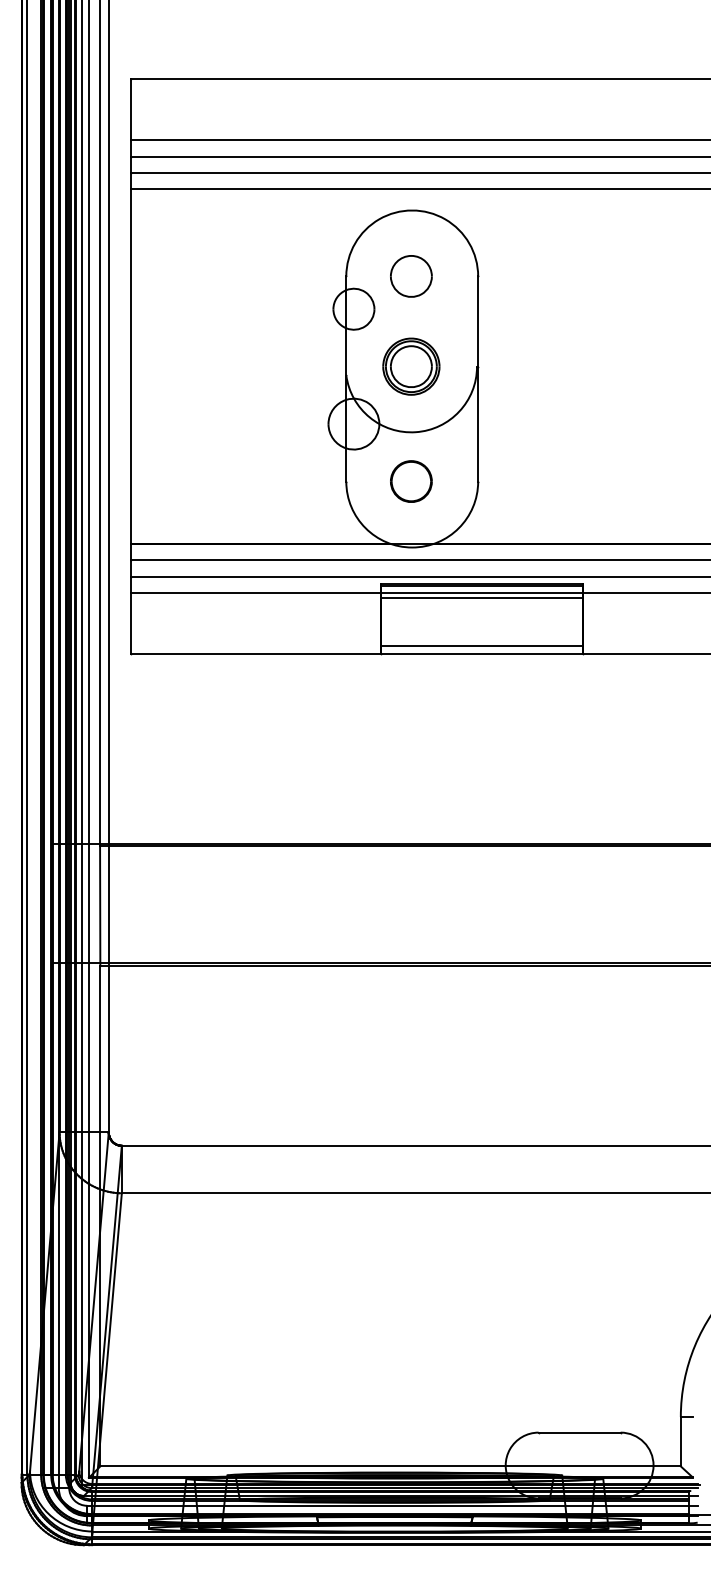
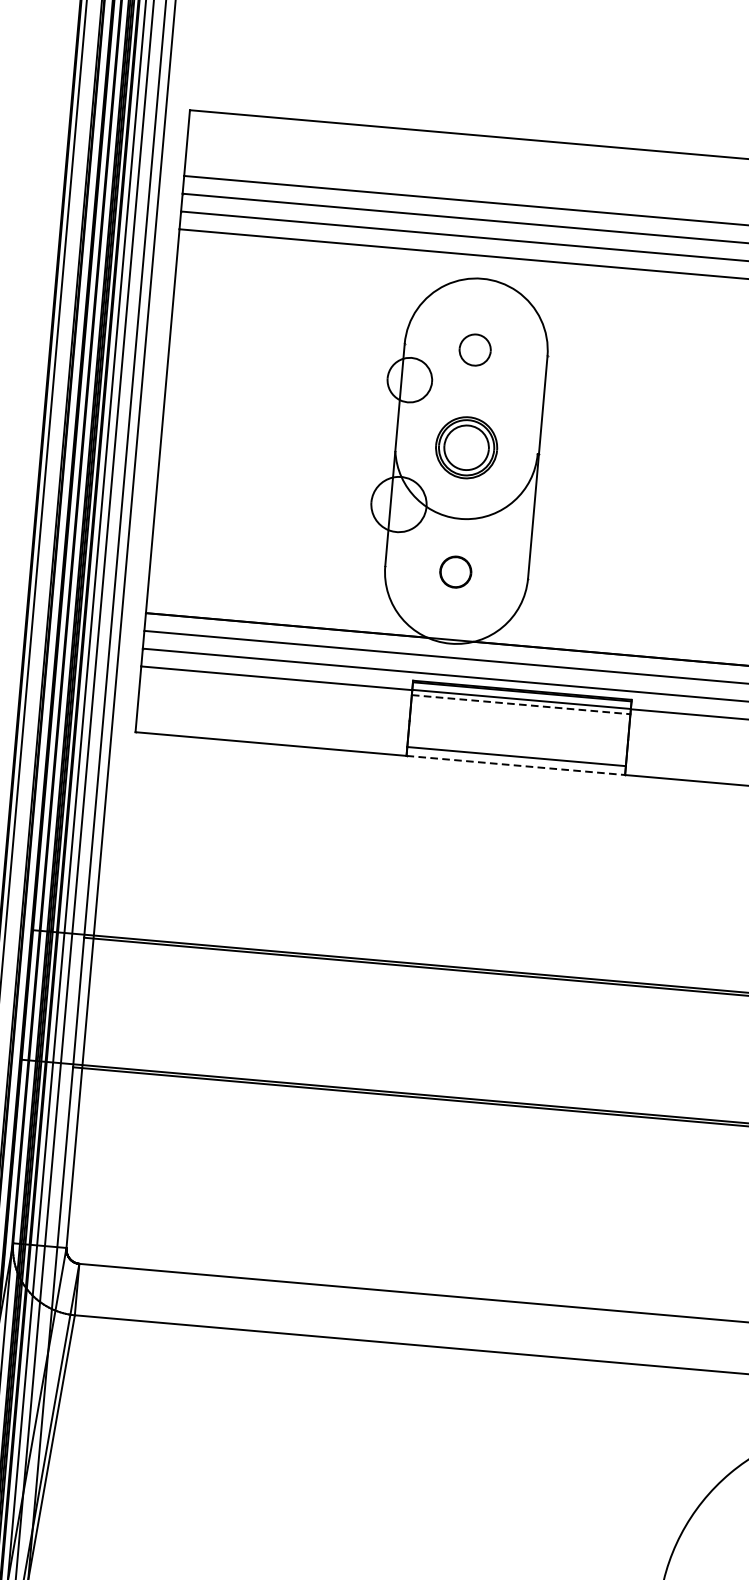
part: (411, 276) -> (475, 350), size x0.7
part: (411, 481) -> (455, 572), size x0.7
line: (481, 597) -> (520, 704), solid -> dashed
line: (481, 653) -> (515, 764), solid -> dashed

